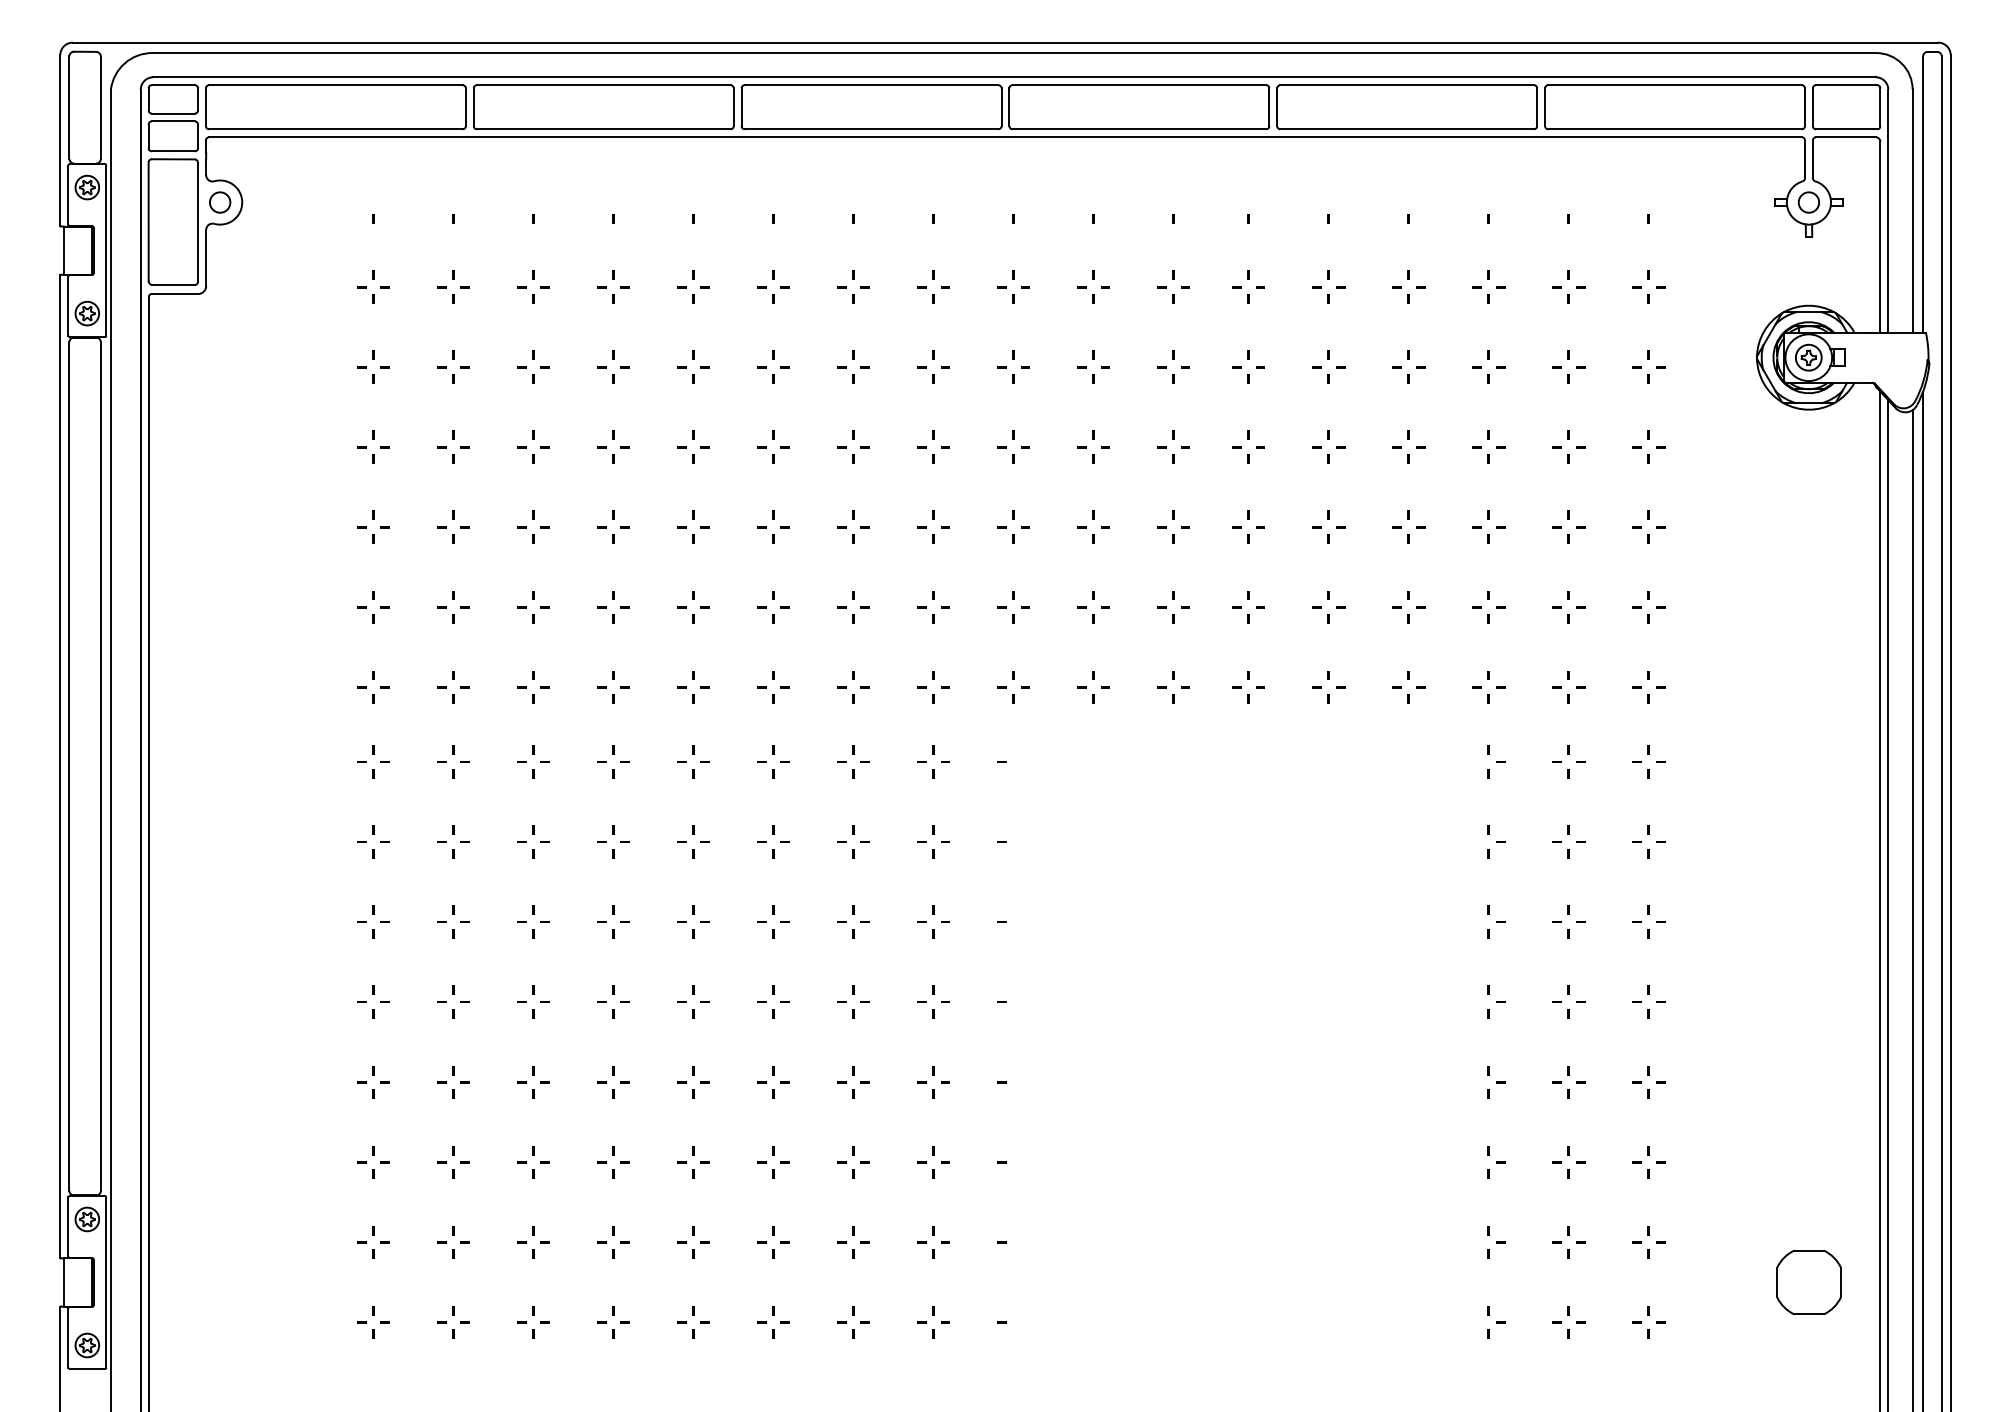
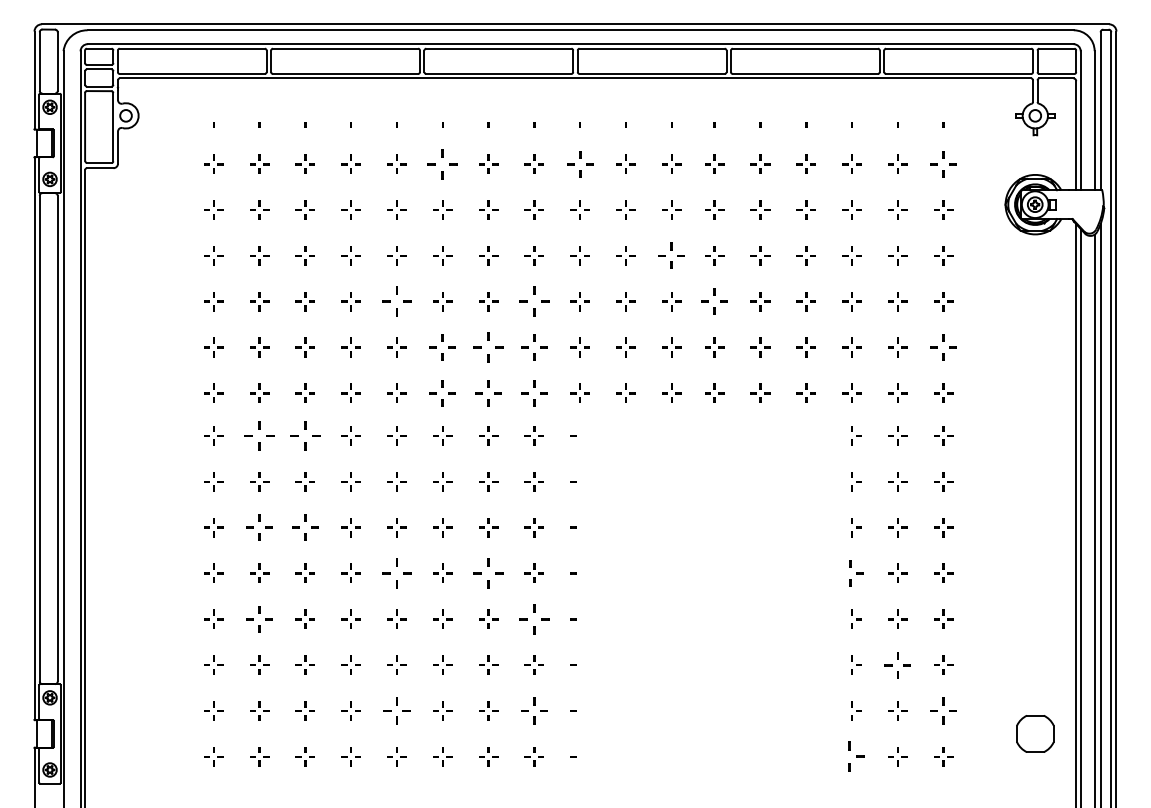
part: (773, 285) -> (442, 163), size x1.6
part: (1012, 285) -> (579, 163), size x1.4
part: (1648, 285) -> (943, 163), size x1.4
part: (1173, 446) -> (671, 255), size x1.4
part: (692, 526) -> (396, 301), size x1.6
part: (932, 526) -> (533, 301), size x1.6
part: (1248, 526) -> (714, 301), size x1.4
part: (773, 607) -> (442, 347), size x1.4
part: (853, 607) -> (488, 347), size x1.6
part: (932, 607) -> (533, 347), size x1.4
part: (1648, 607) -> (943, 347), size x1.4
part: (773, 685) -> (442, 392), size x1.4
part: (853, 685) -> (488, 392), size x1.4
part: (932, 685) -> (533, 392), size x1.4
part: (453, 761) -> (259, 435), size x1.6
part: (531, 761) -> (304, 435), size x1.6
part: (453, 921) -> (259, 527), size x1.4
part: (531, 921) -> (304, 527), size x1.4
part: (692, 1000) -> (396, 572), size x1.6
part: (853, 1000) -> (488, 572), size x1.6
part: (1496, 1000) -> (856, 572), size x1.4
part: (453, 1080) -> (259, 618), size x1.4
part: (932, 1080) -> (533, 618), size x1.6
part: (1568, 1161) -> (897, 664), size x1.4
part: (692, 1241) -> (396, 710), size x1.4
part: (932, 1241) -> (533, 710), size x1.4
part: (1648, 1241) -> (943, 710), size x1.4
part: (1496, 1321) -> (856, 756), size x1.6

